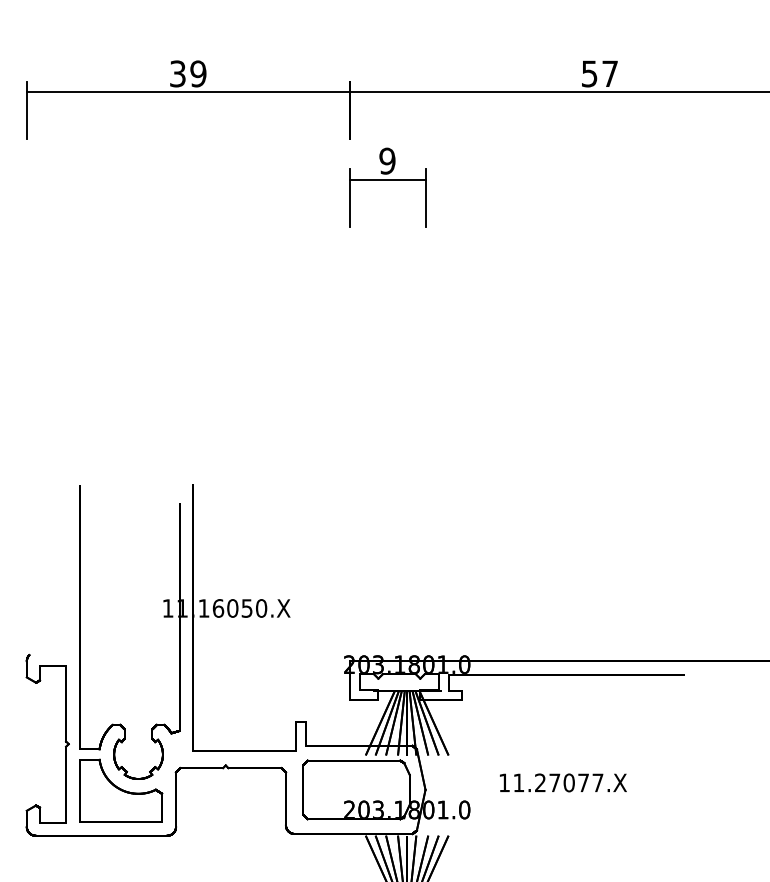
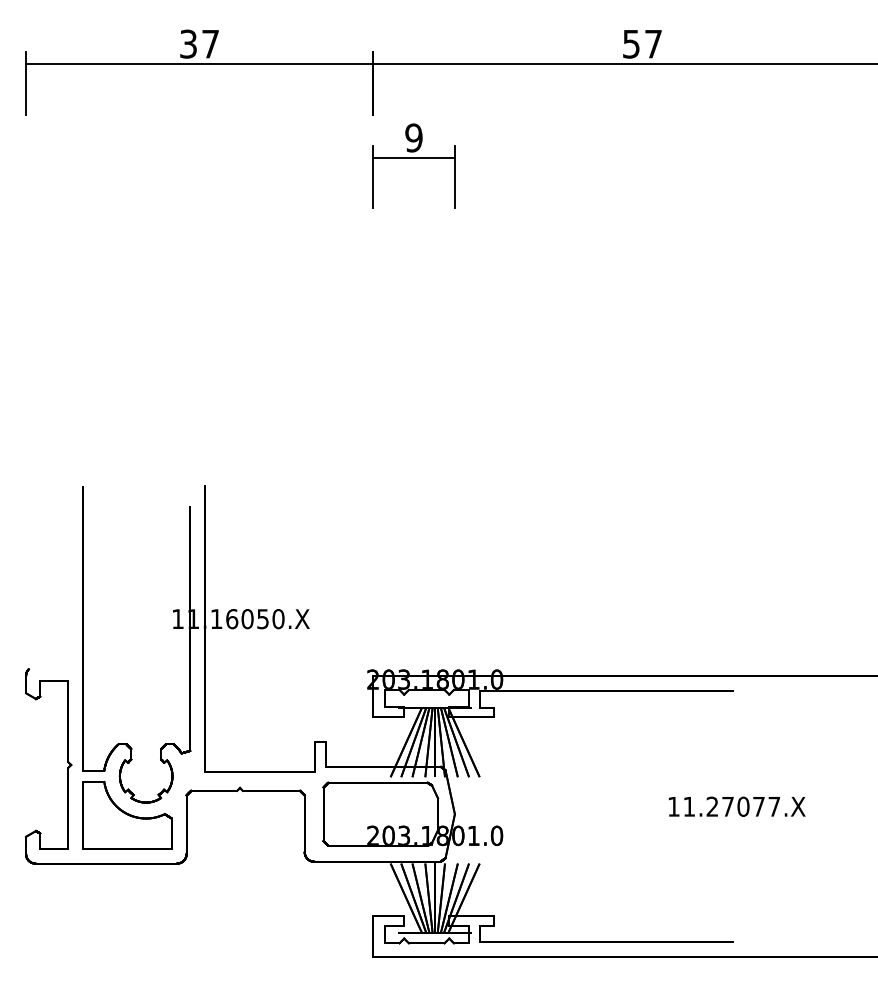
text: (198, 73) -> (210, 43), 39 -> 37
text: (563, 782) -> (737, 806), moved

